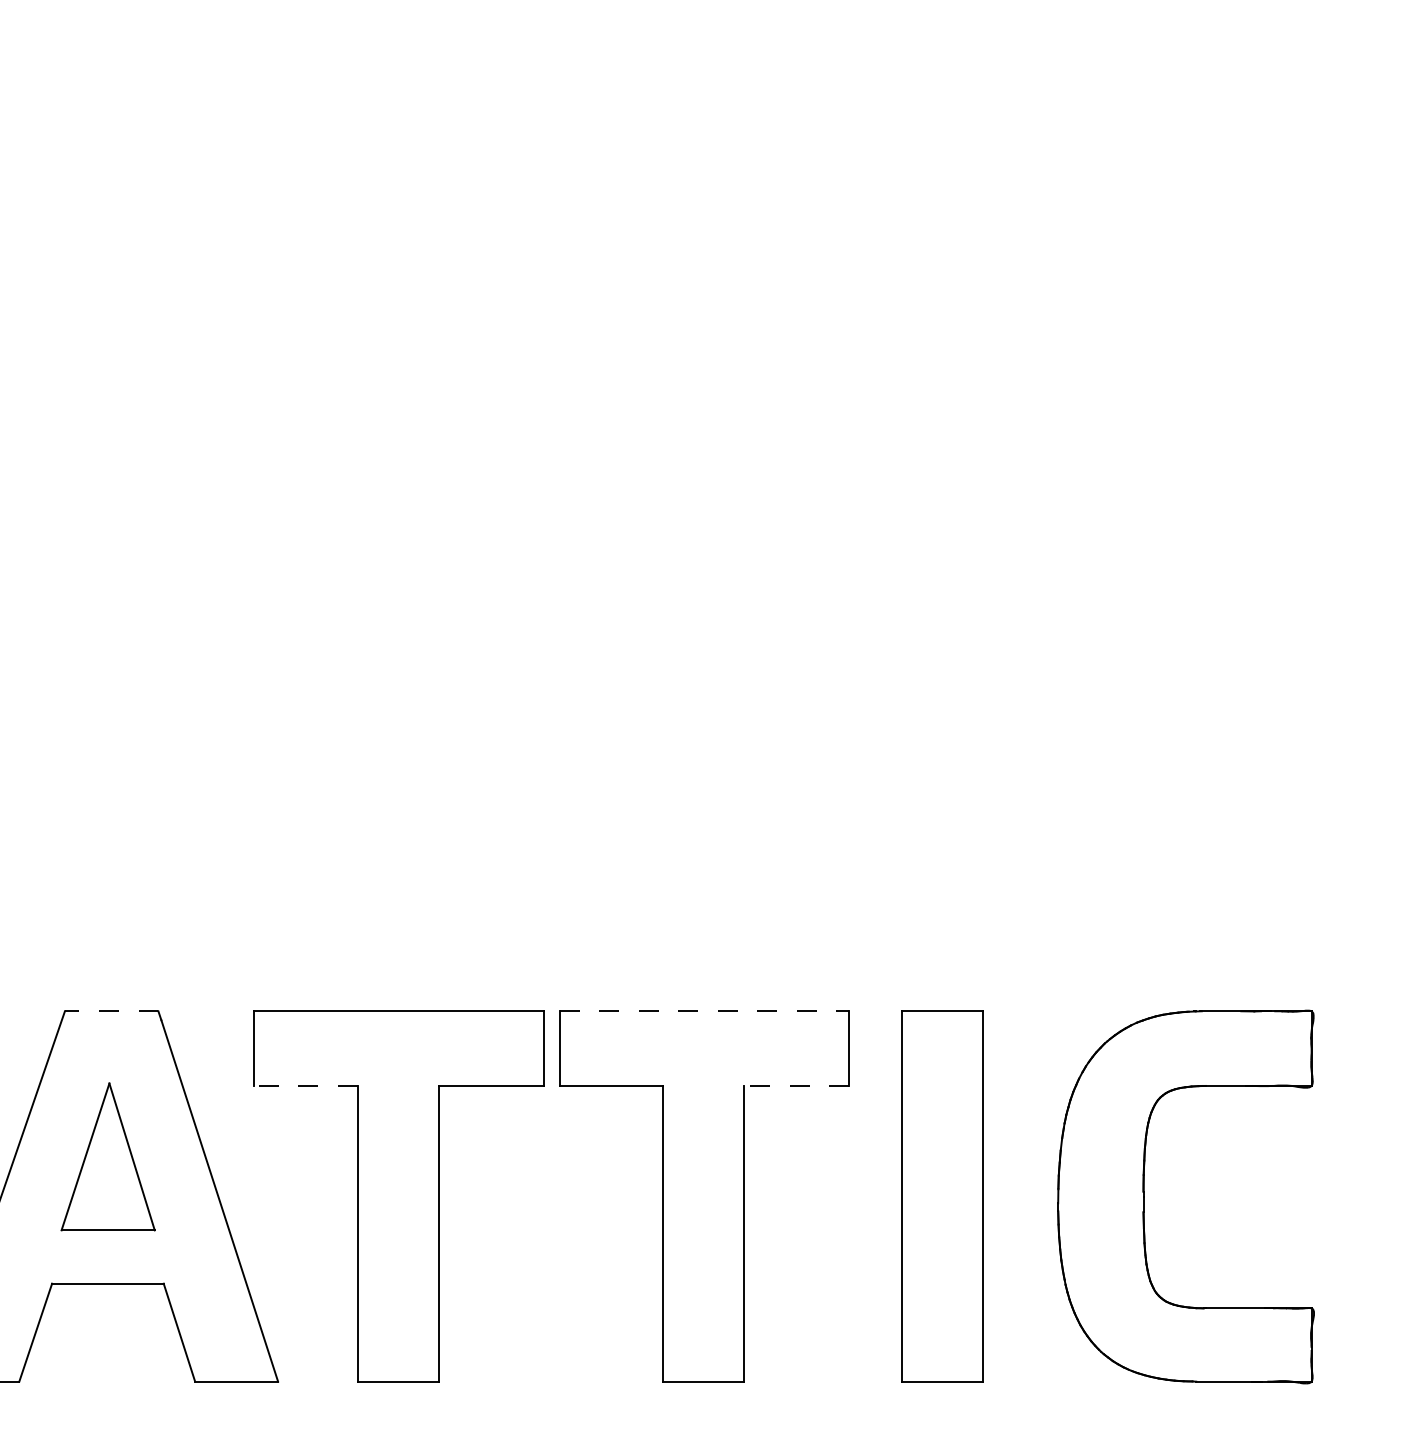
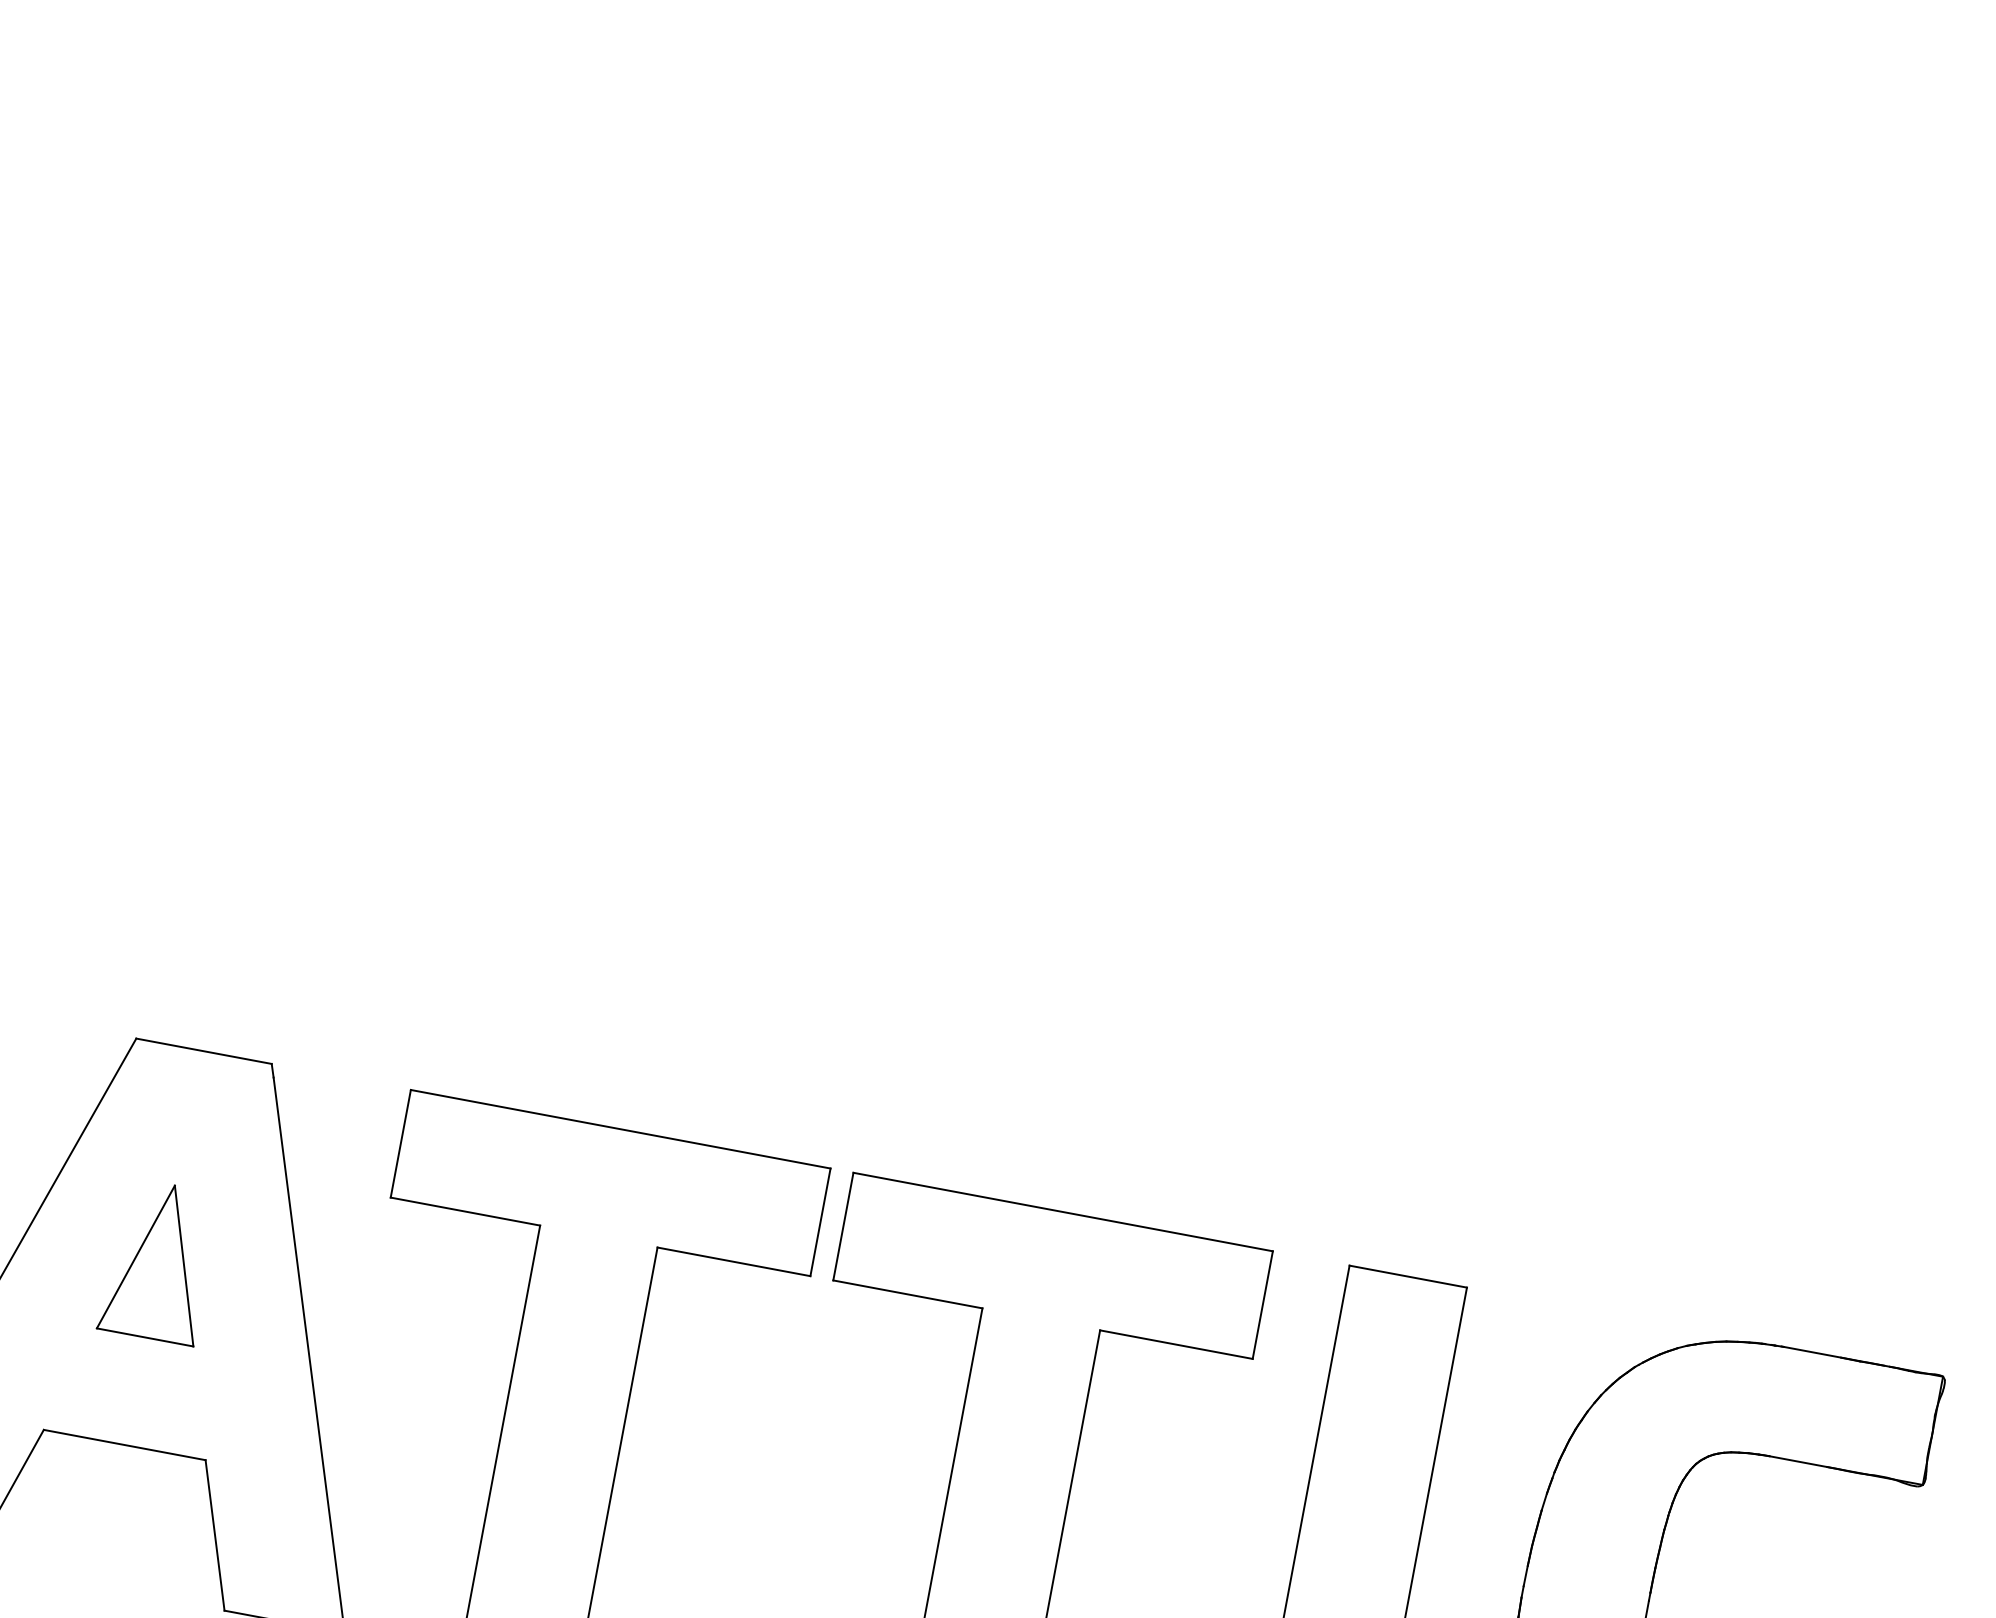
line: (111, 1011) -> (203, 1051), dashed -> solid
line: (704, 1011) -> (1063, 1212), dashed -> solid
line: (305, 1085) -> (464, 1211), dashed -> solid
line: (796, 1085) -> (1176, 1344), dashed -> solid
part: (107, 1156) -> (158, 1260), size x0.71

